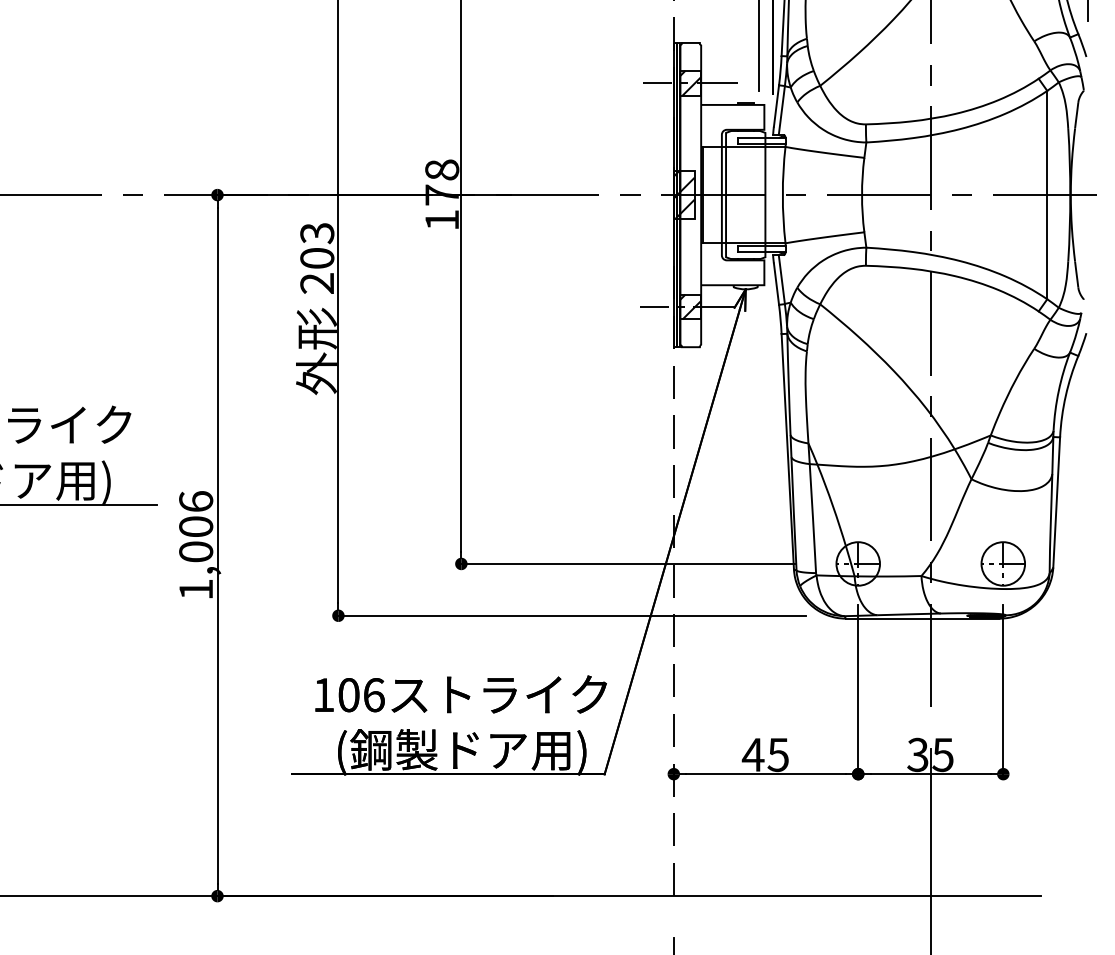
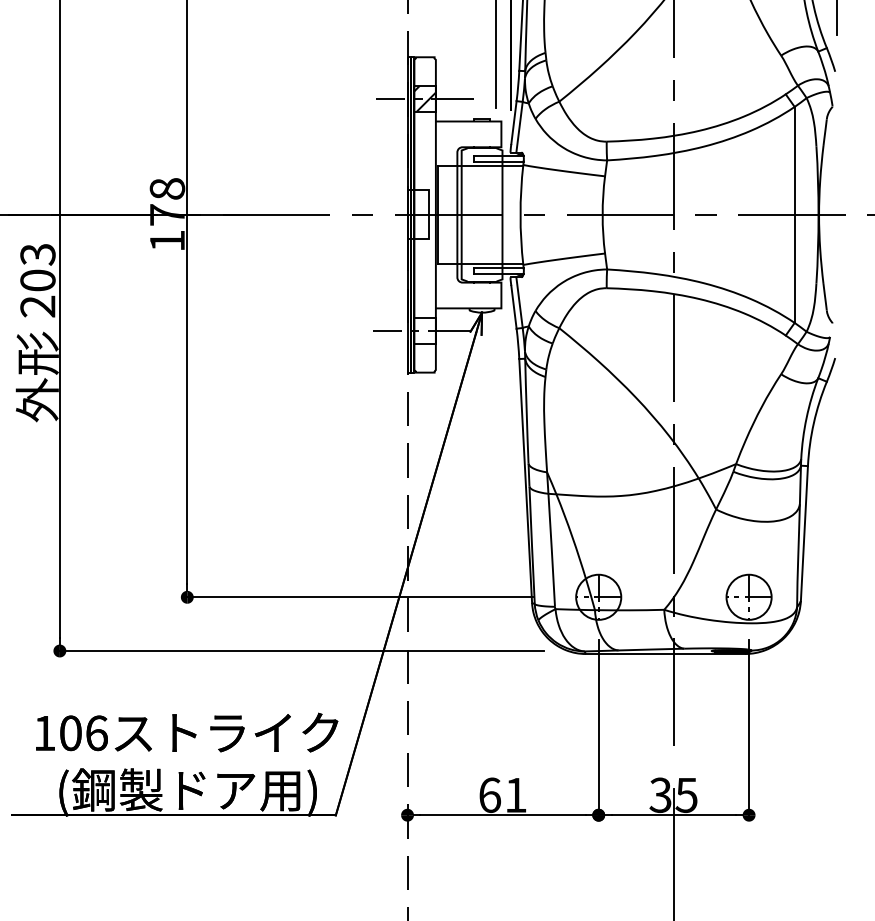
hatch: (683, 194) -> (417, 214), removed
hatch: (690, 306) -> (424, 330), removed
text: (764, 754) -> (501, 794), 45 -> 61

